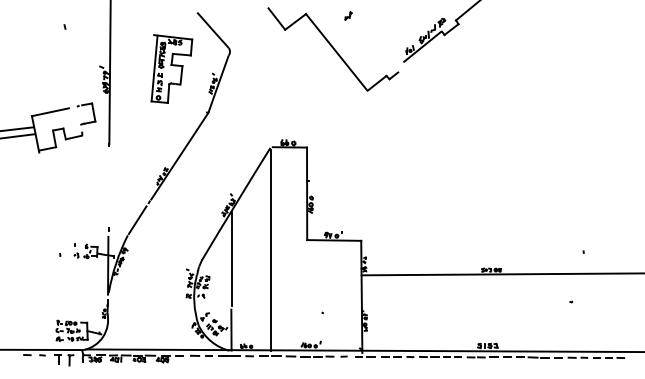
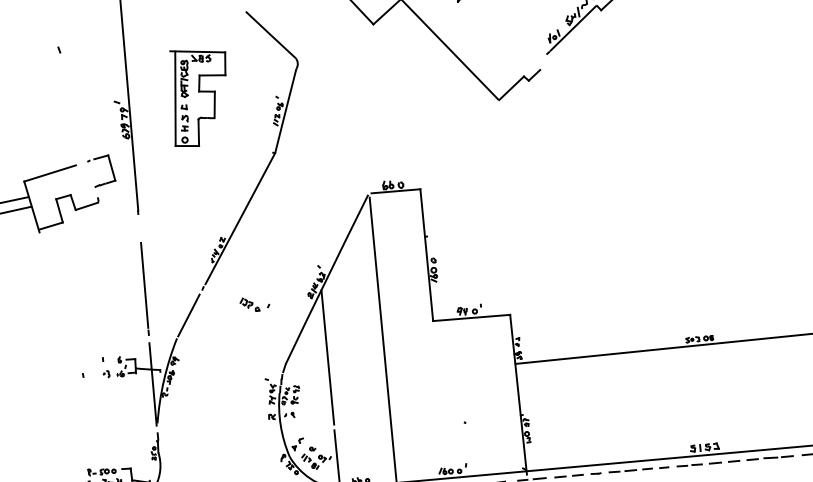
part: (171, 68) -> (199, 96), moved
line: (108, 196) -> (144, 285), added
part: (184, 216) -> (255, 303), added

